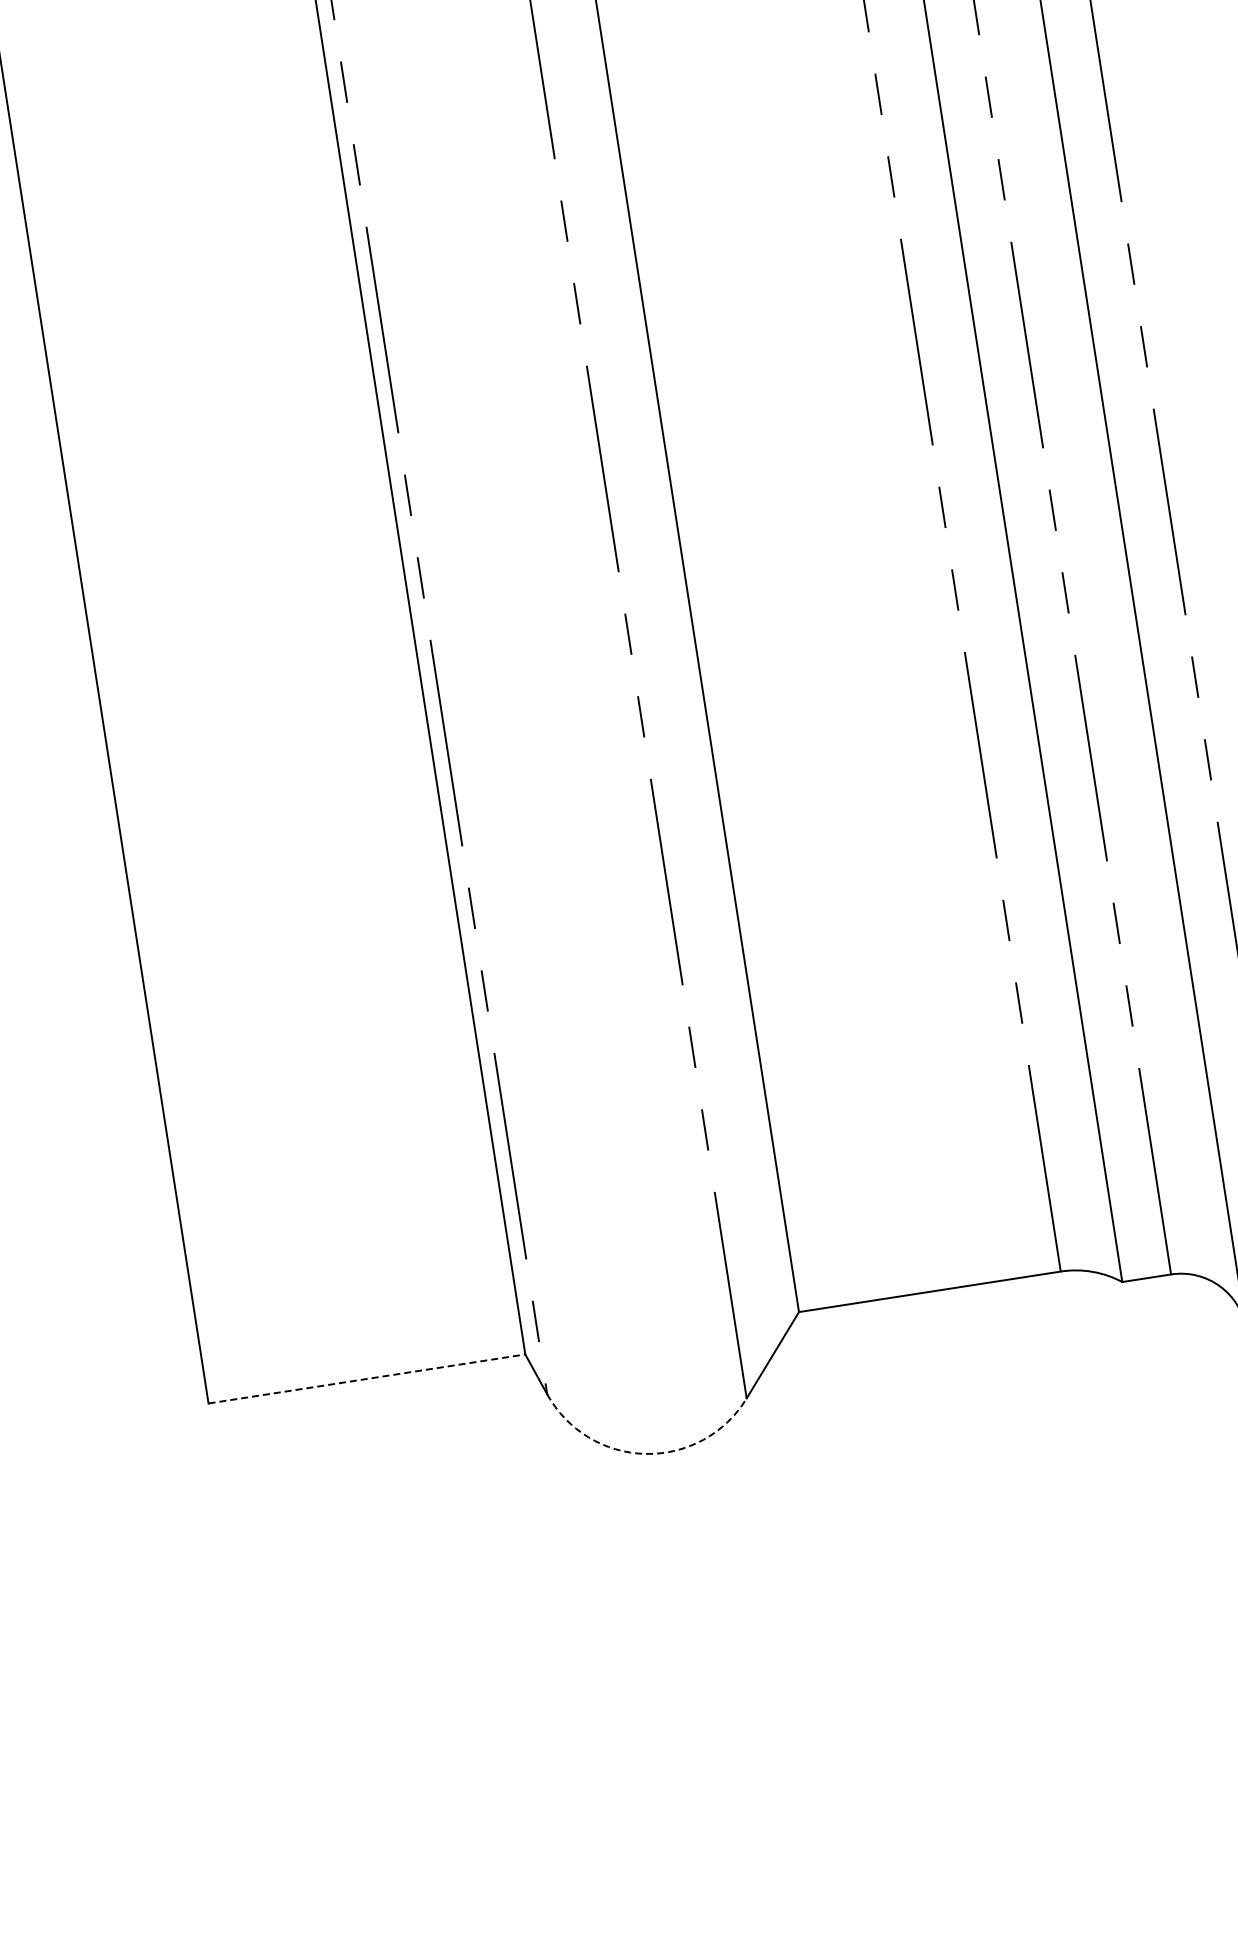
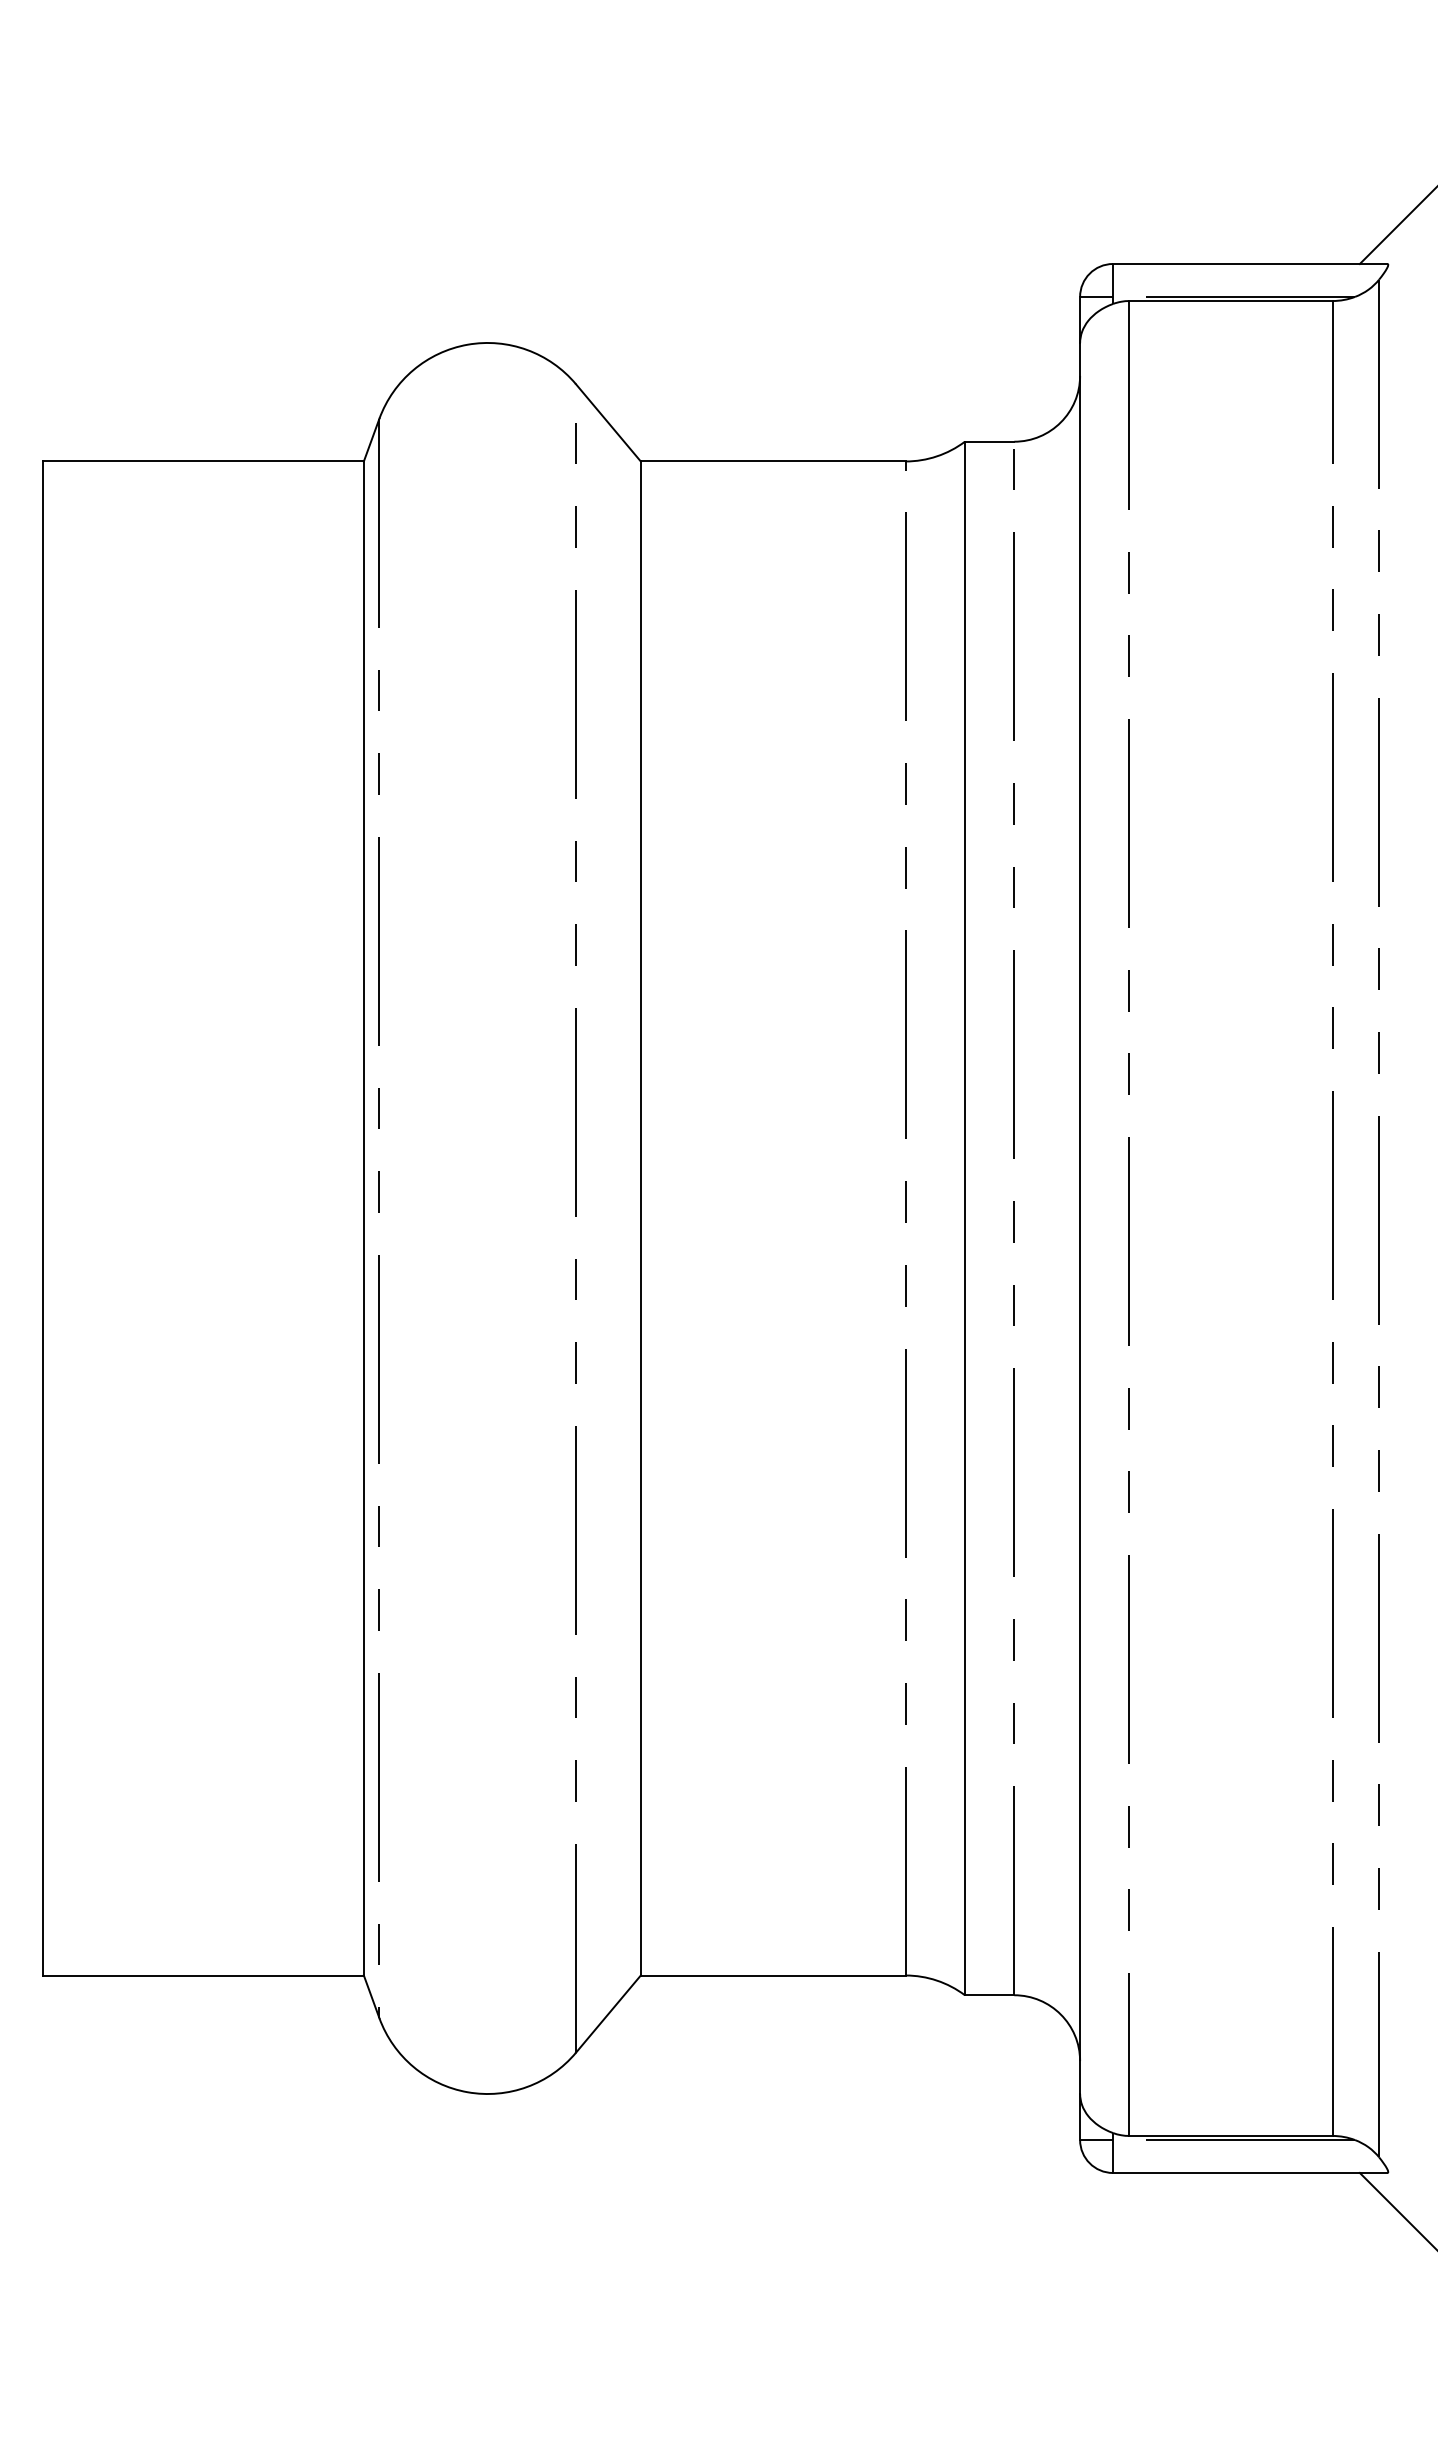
line: (367, 1378) -> (204, 1975), dashed -> solid
arc: (645, 1454) -> (467, 2092), dashed -> solid

